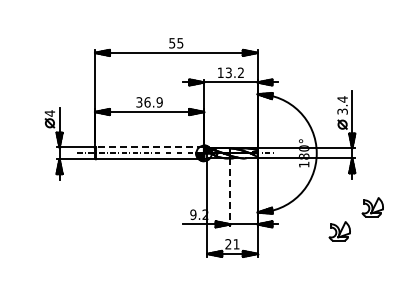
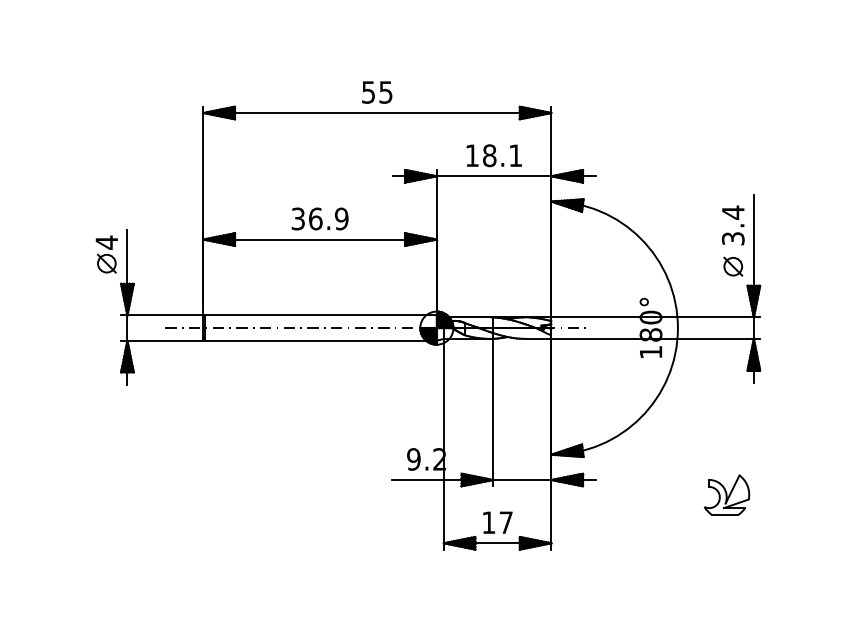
text: (234, 72) -> (501, 154), 13.2 -> 18.1
line: (149, 147) -> (319, 315), dashed -> solid
line: (230, 193) -> (493, 413), dashed -> solid
part: (372, 207) -> (797, 443), removed
text: (232, 244) -> (497, 523), 21 -> 17

